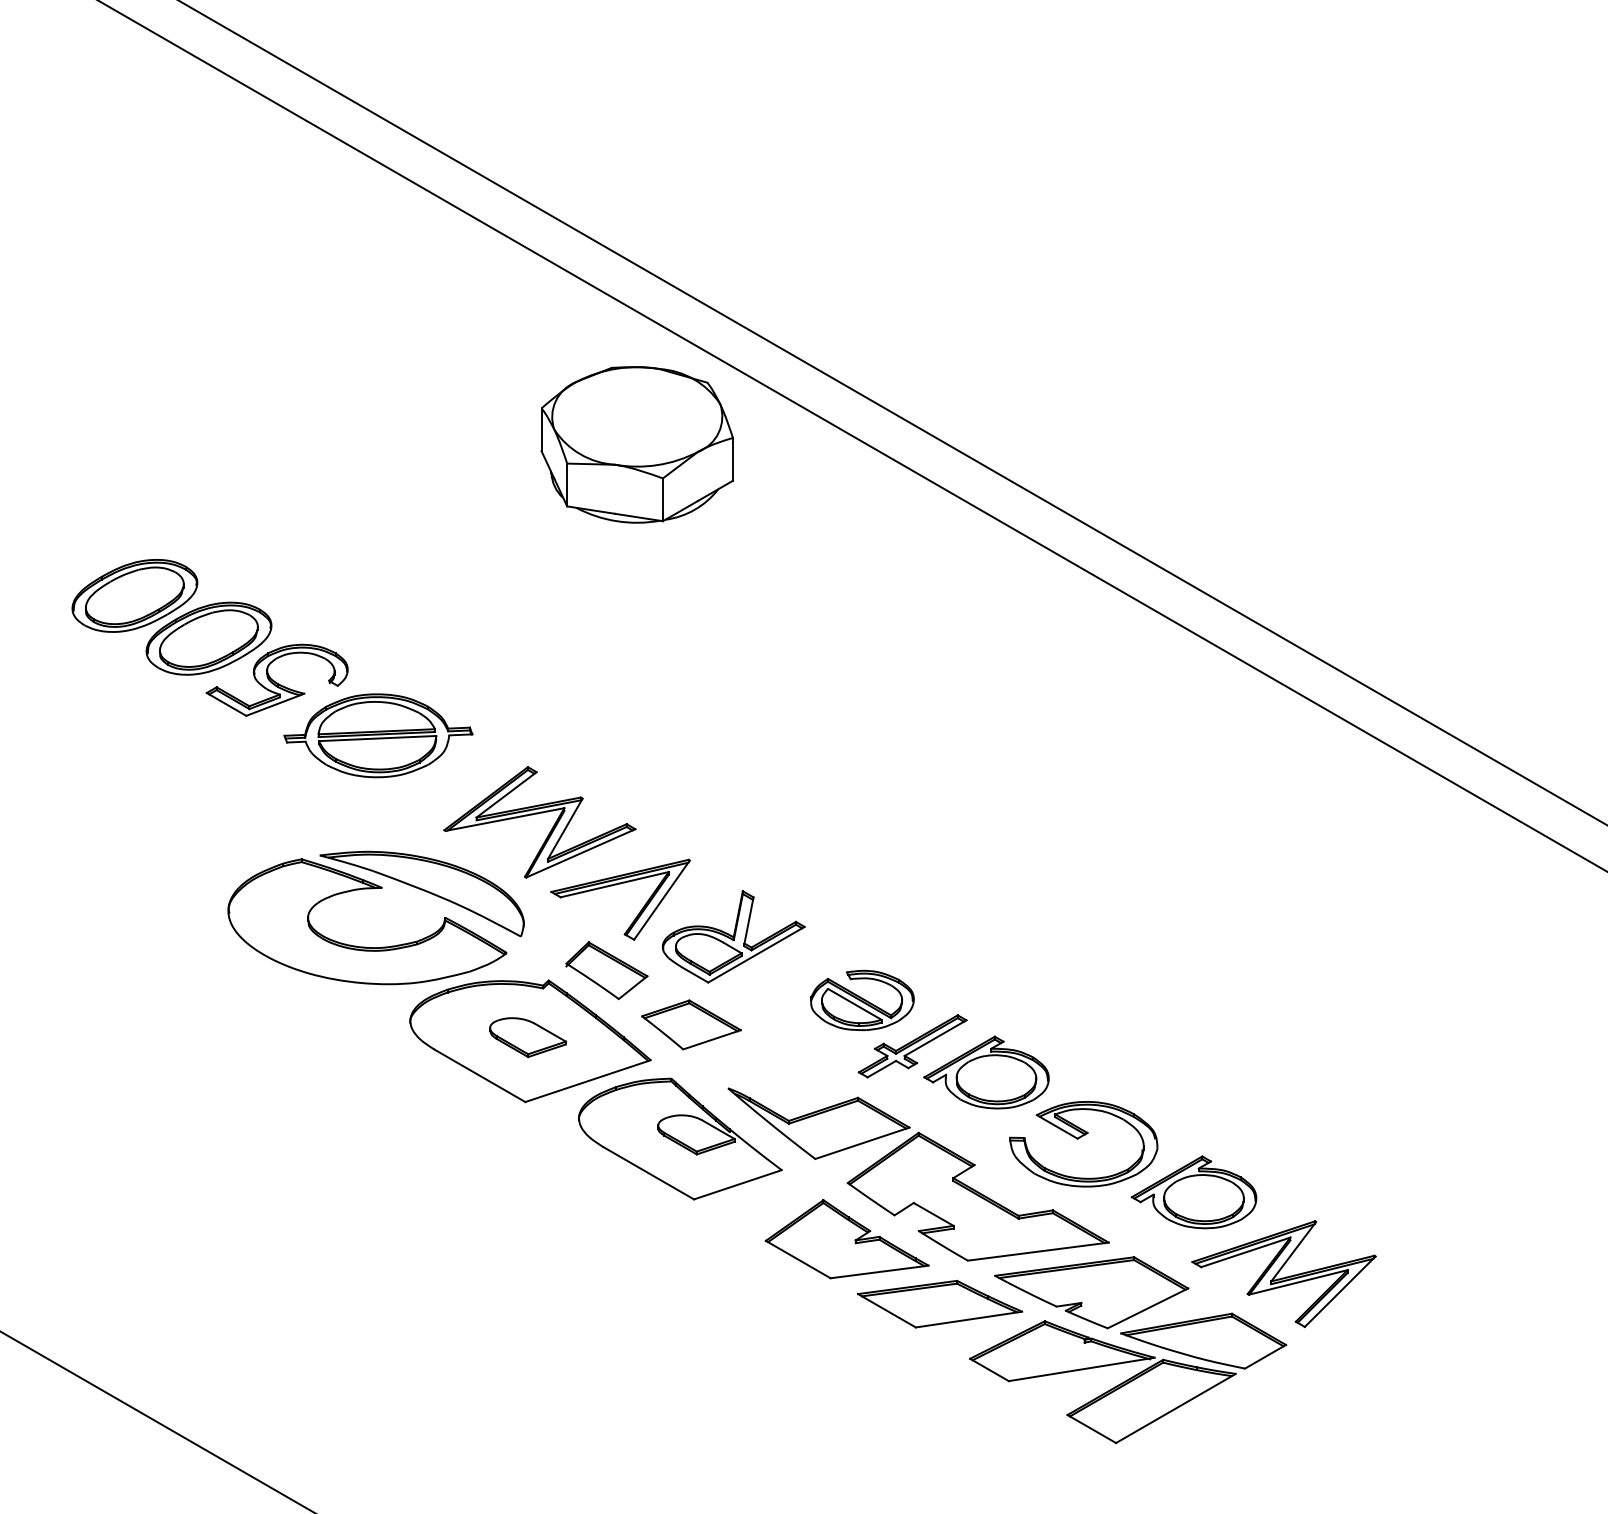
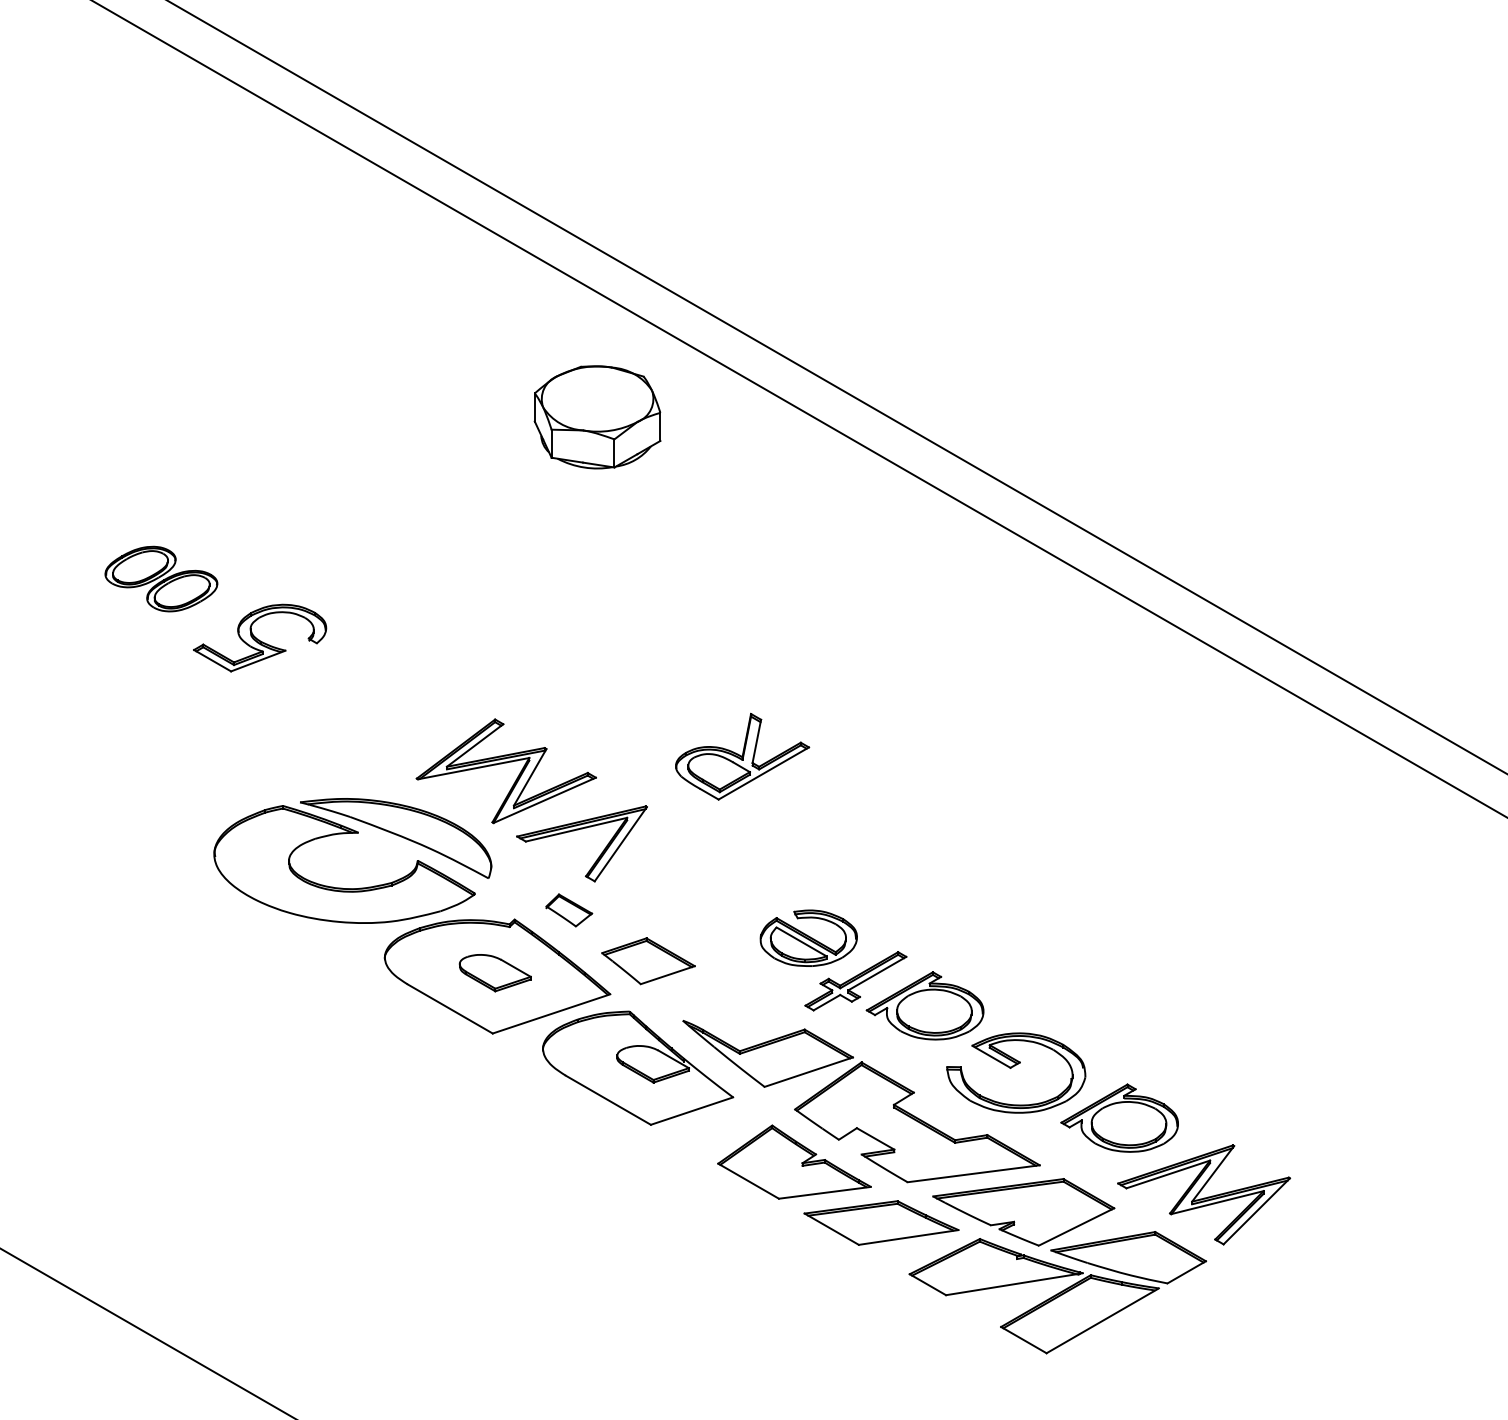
part: (636, 444) -> (596, 417), size x0.7
part: (171, 617) -> (160, 579), size x0.6
part: (378, 735) -> (355, 689), removed
part: (733, 936) -> (742, 756), moved
part: (606, 970) -> (568, 910), size x0.6

